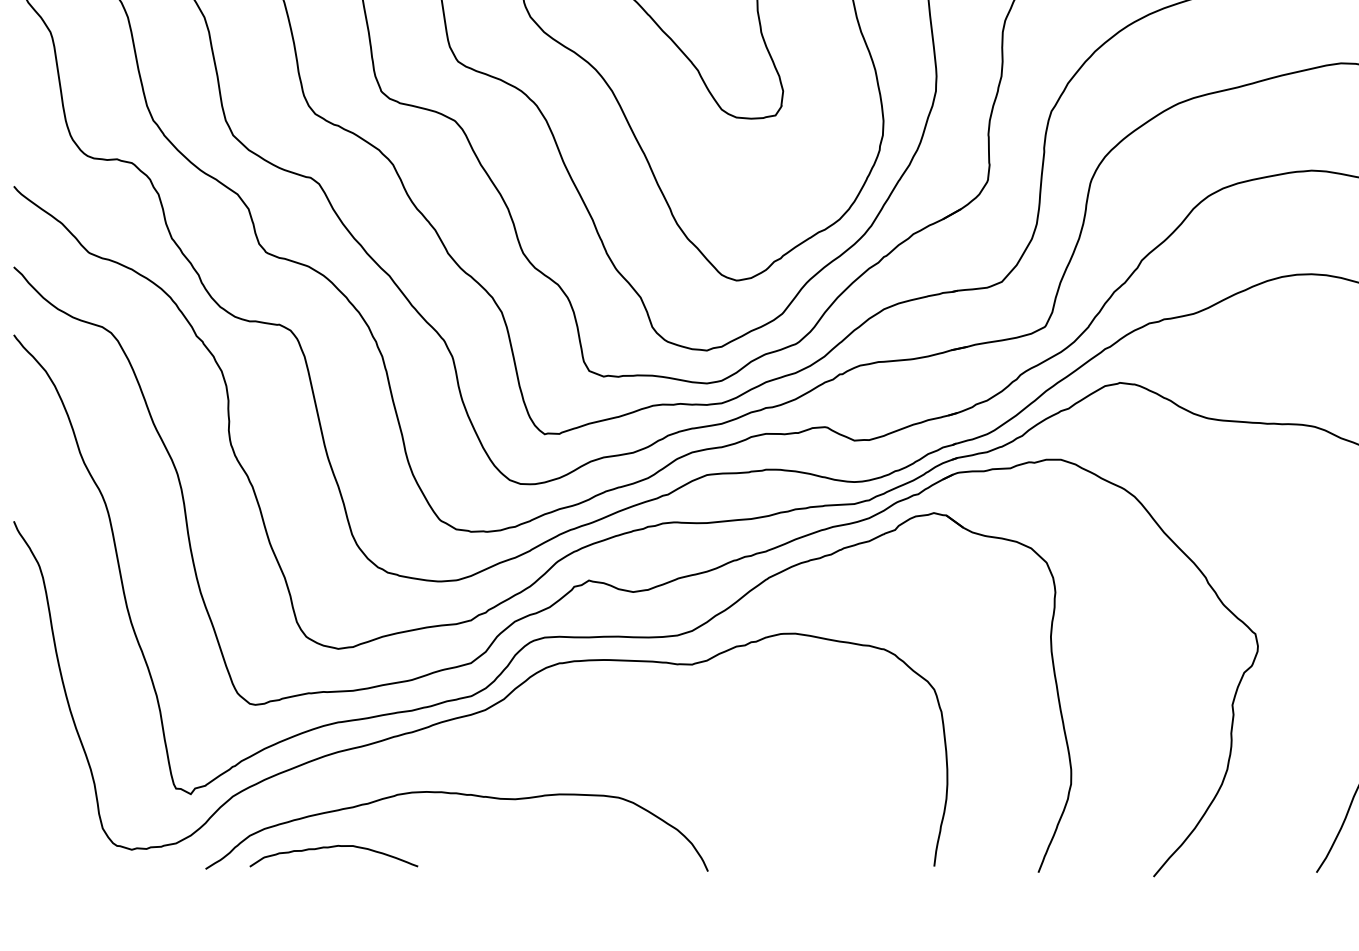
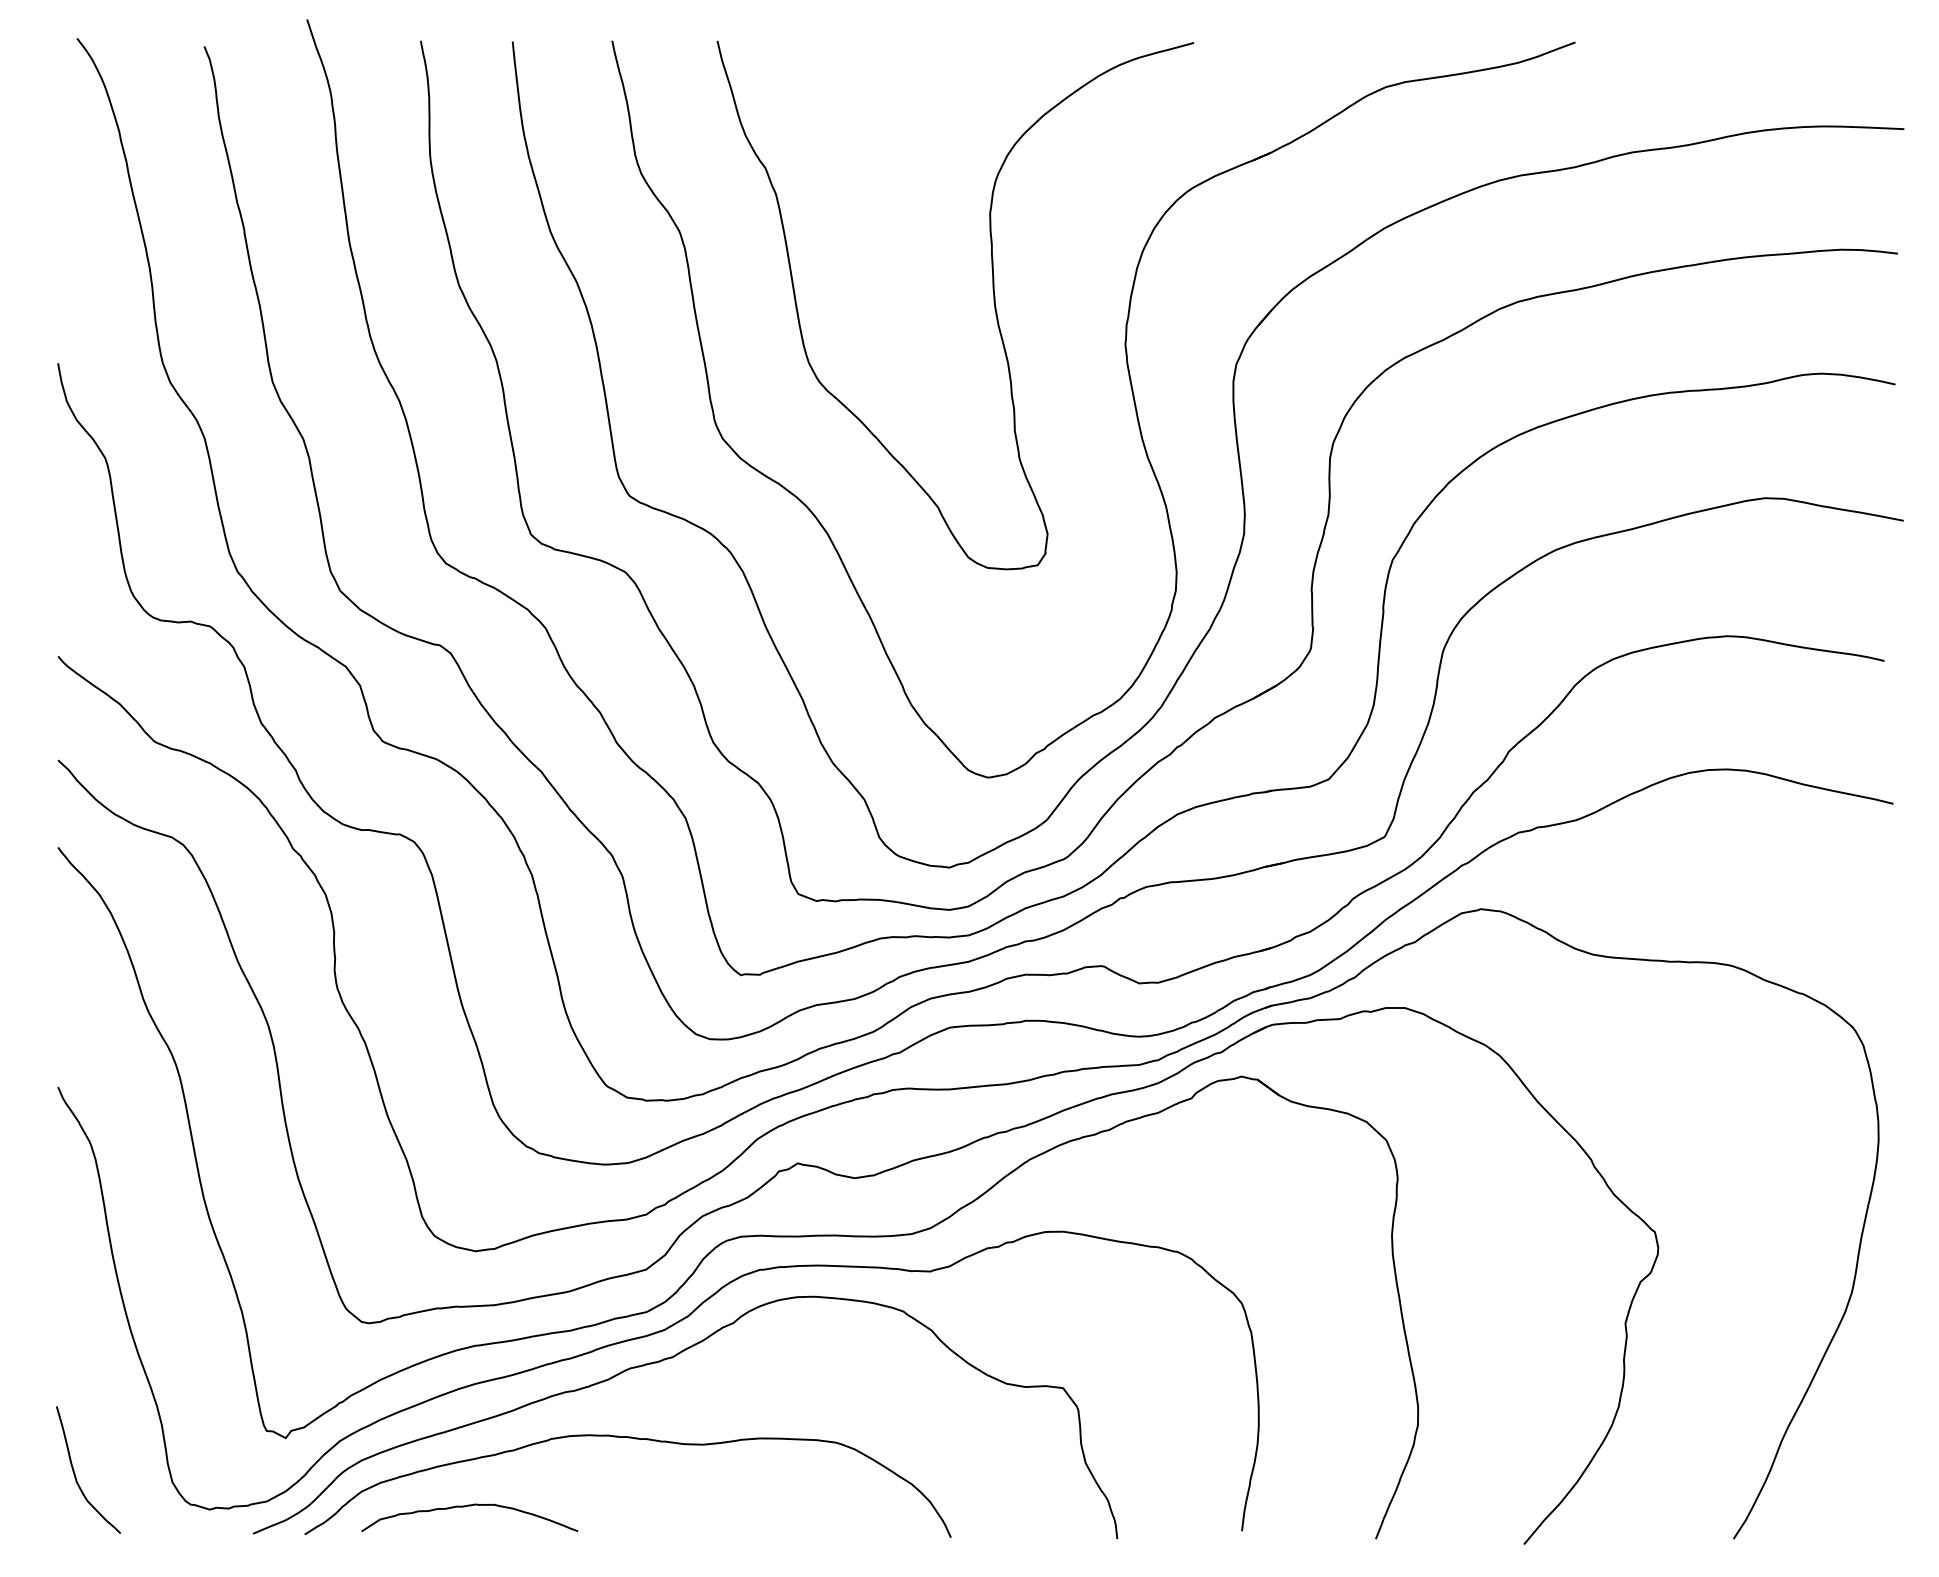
curve: (491, 732) -> (672, 1358), added
curve: (27, 821) -> (75, 1473), added

